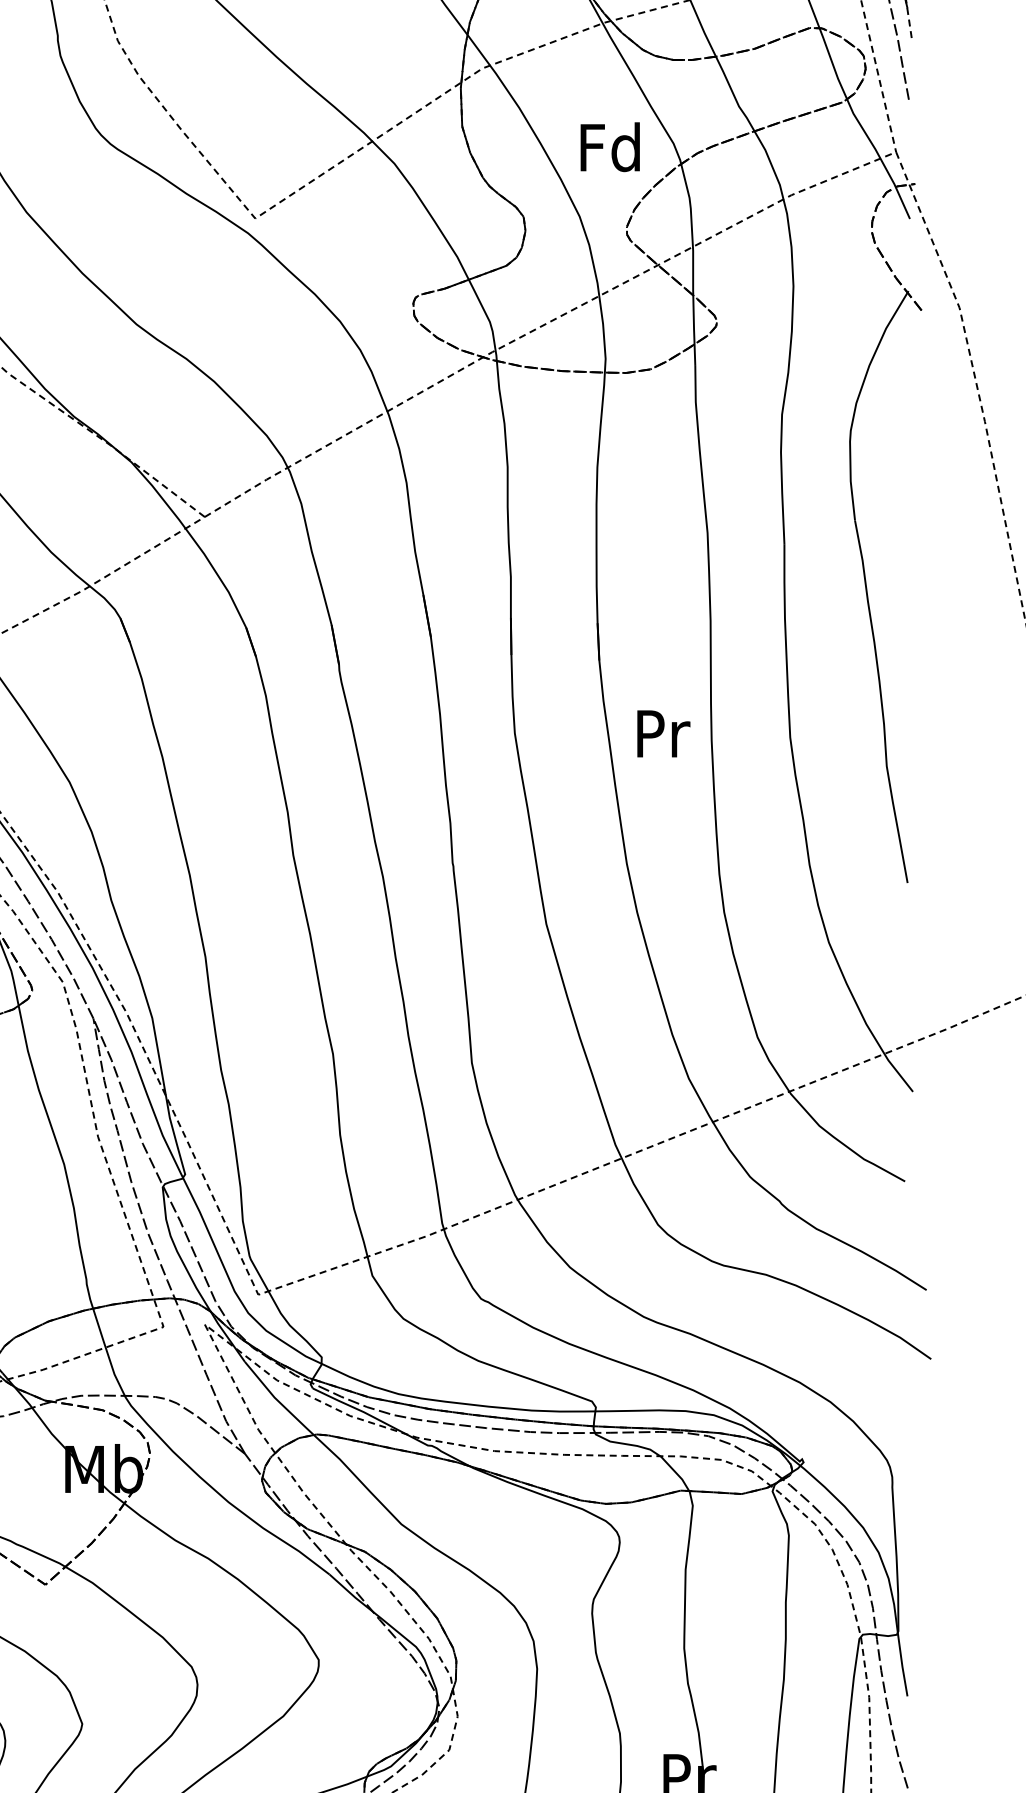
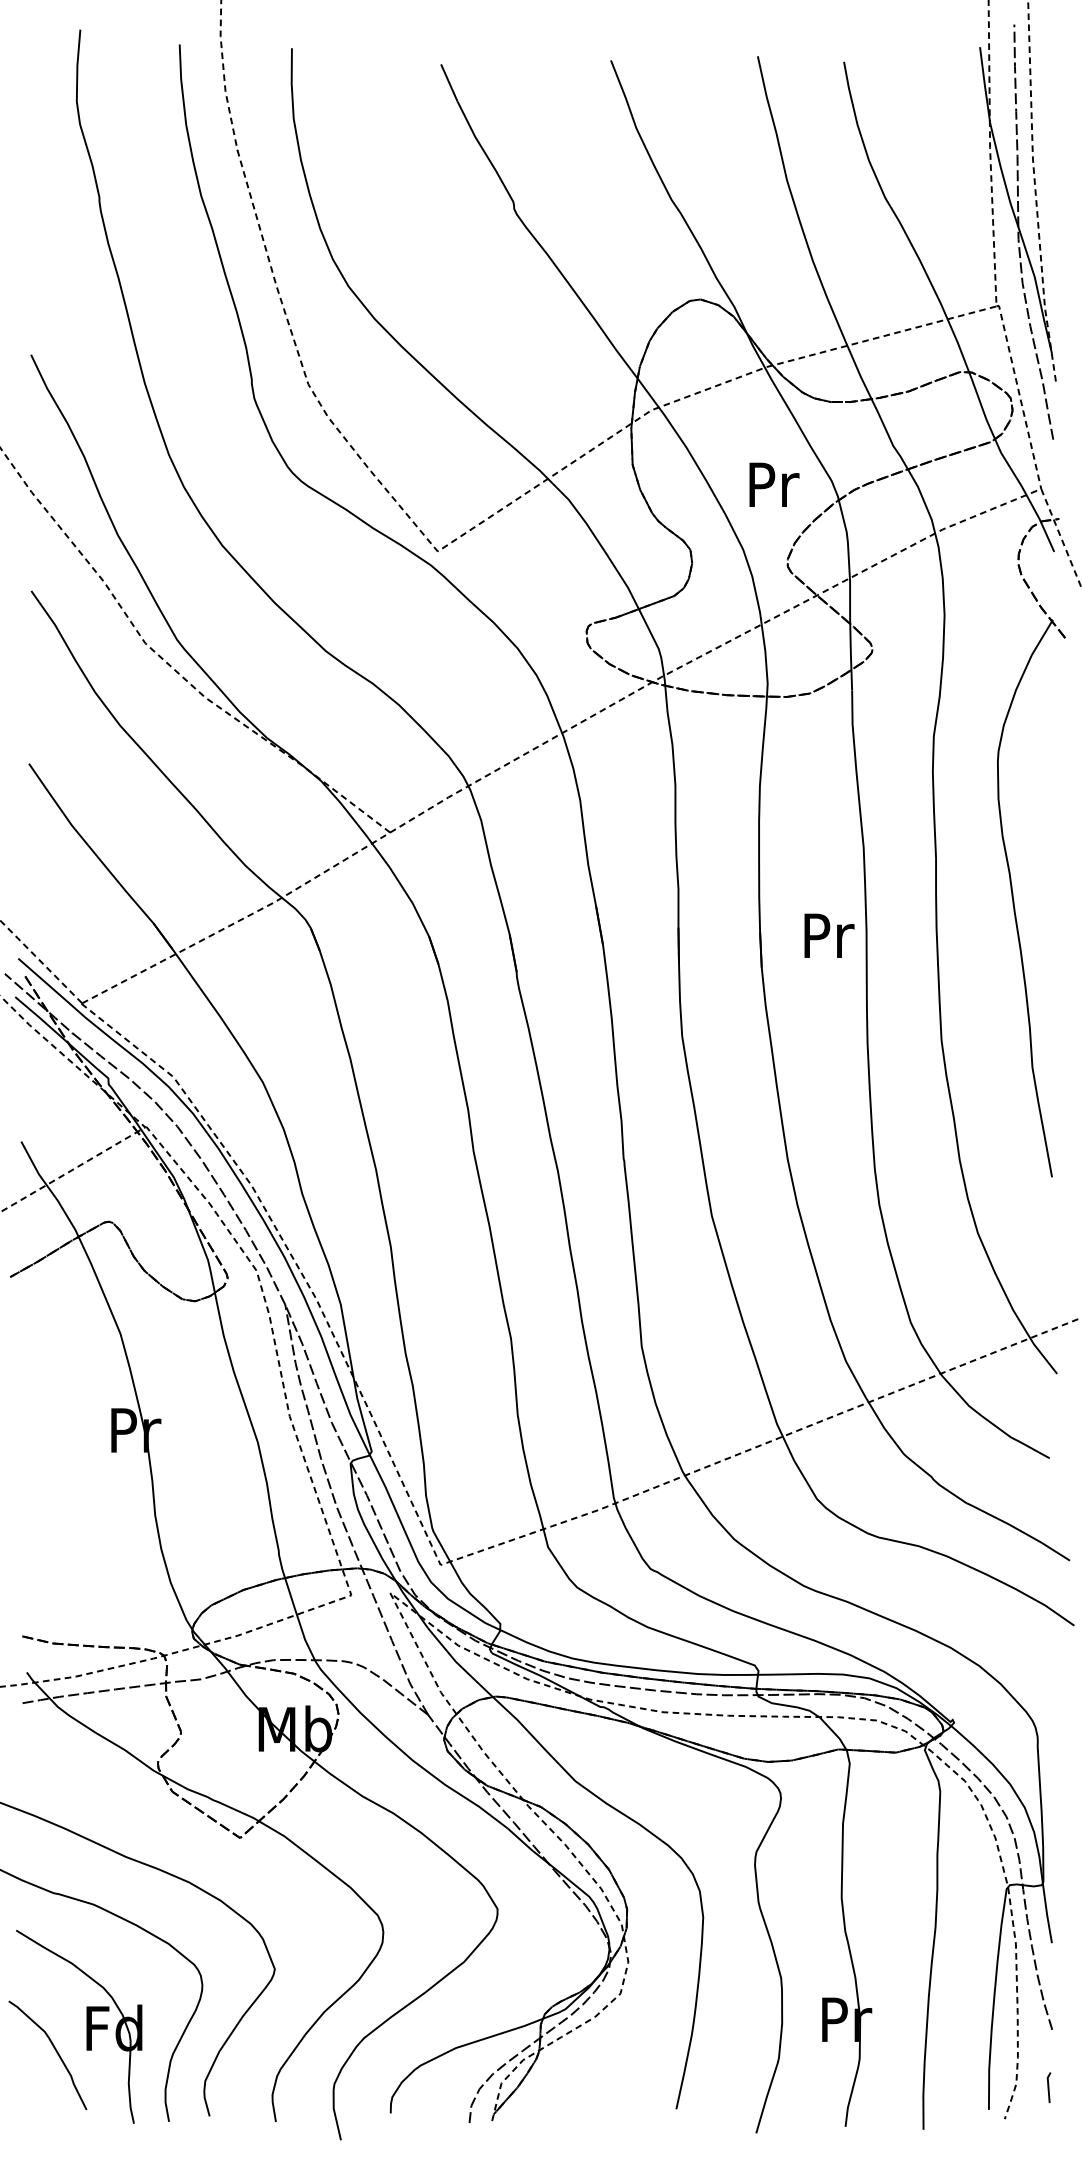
text: (609, 146) -> (771, 483), Fd -> Pr
text: (663, 733) -> (829, 935), moved

